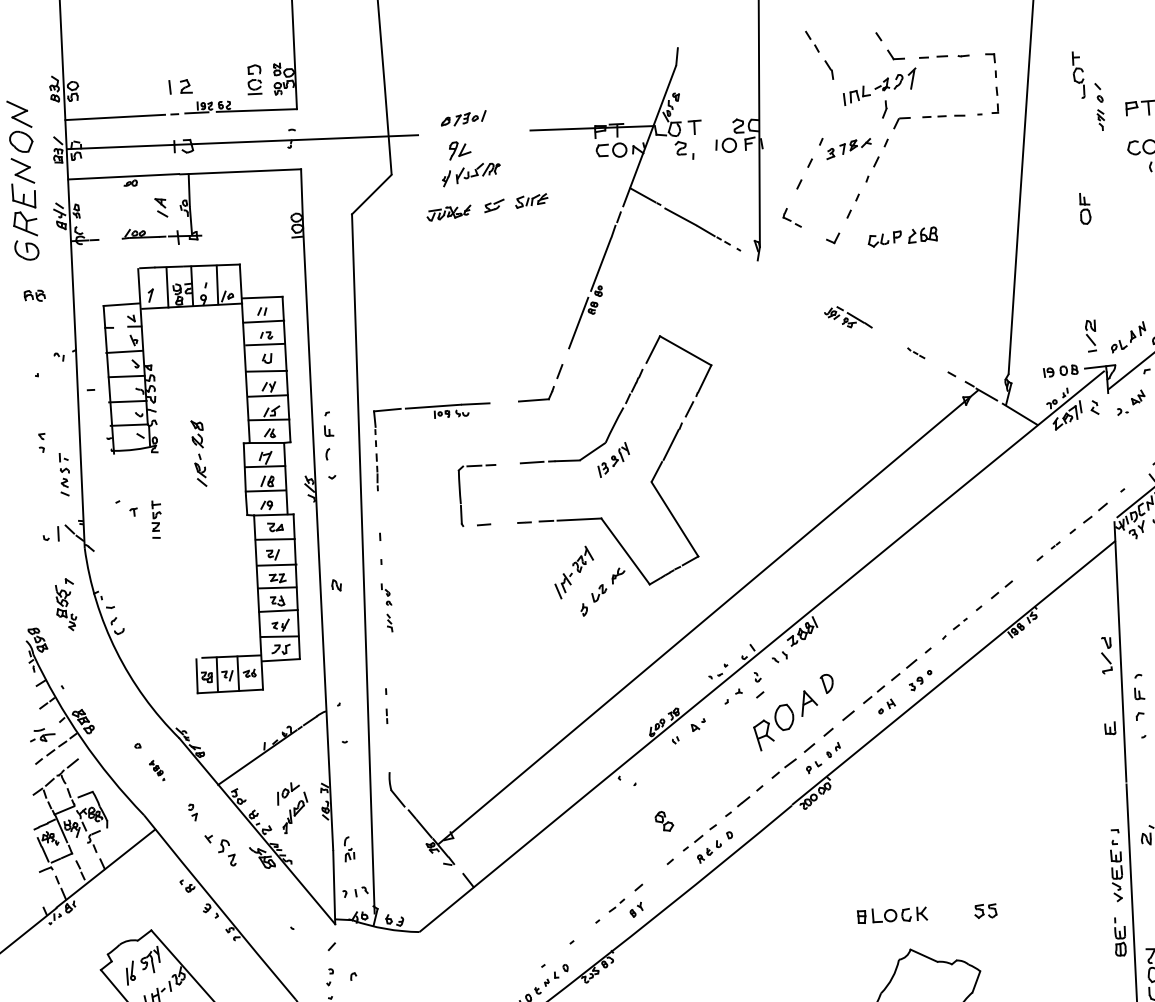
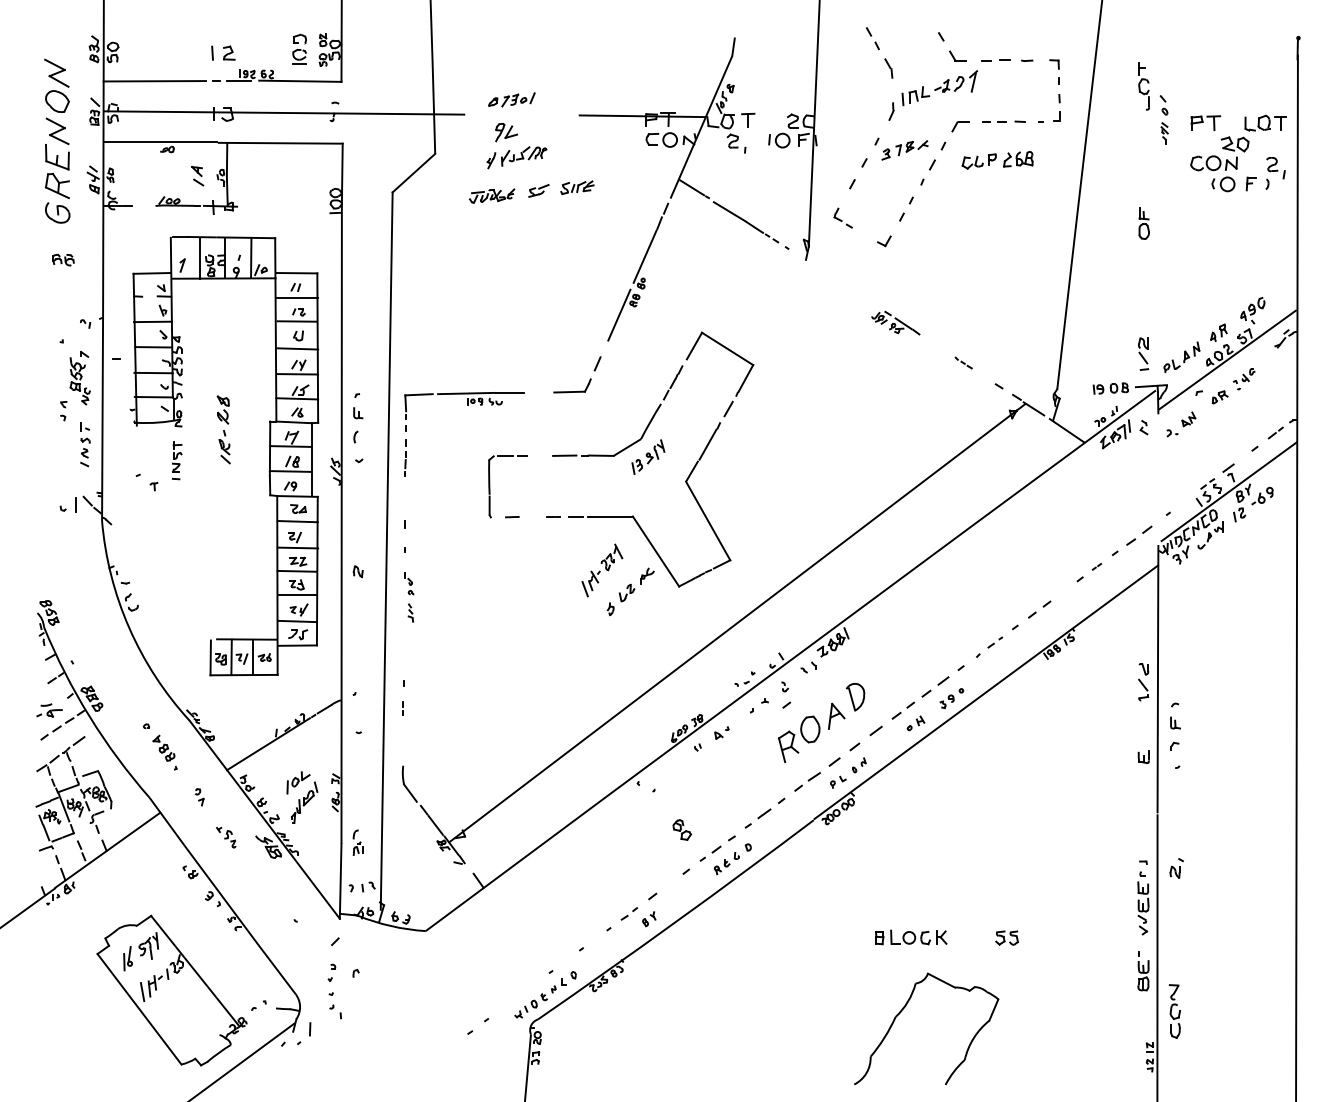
part: (884, 109) -> (891, 111), moved
part: (902, 237) -> (997, 160), moved
part: (156, 519) -> (177, 460), moved
part: (65, 605) -> (79, 378), moved
part: (826, 684) -> (855, 697), size x1.43
part: (156, 770) -> (164, 752), size x1.67
part: (220, 850) -> (226, 837), size x0.62

